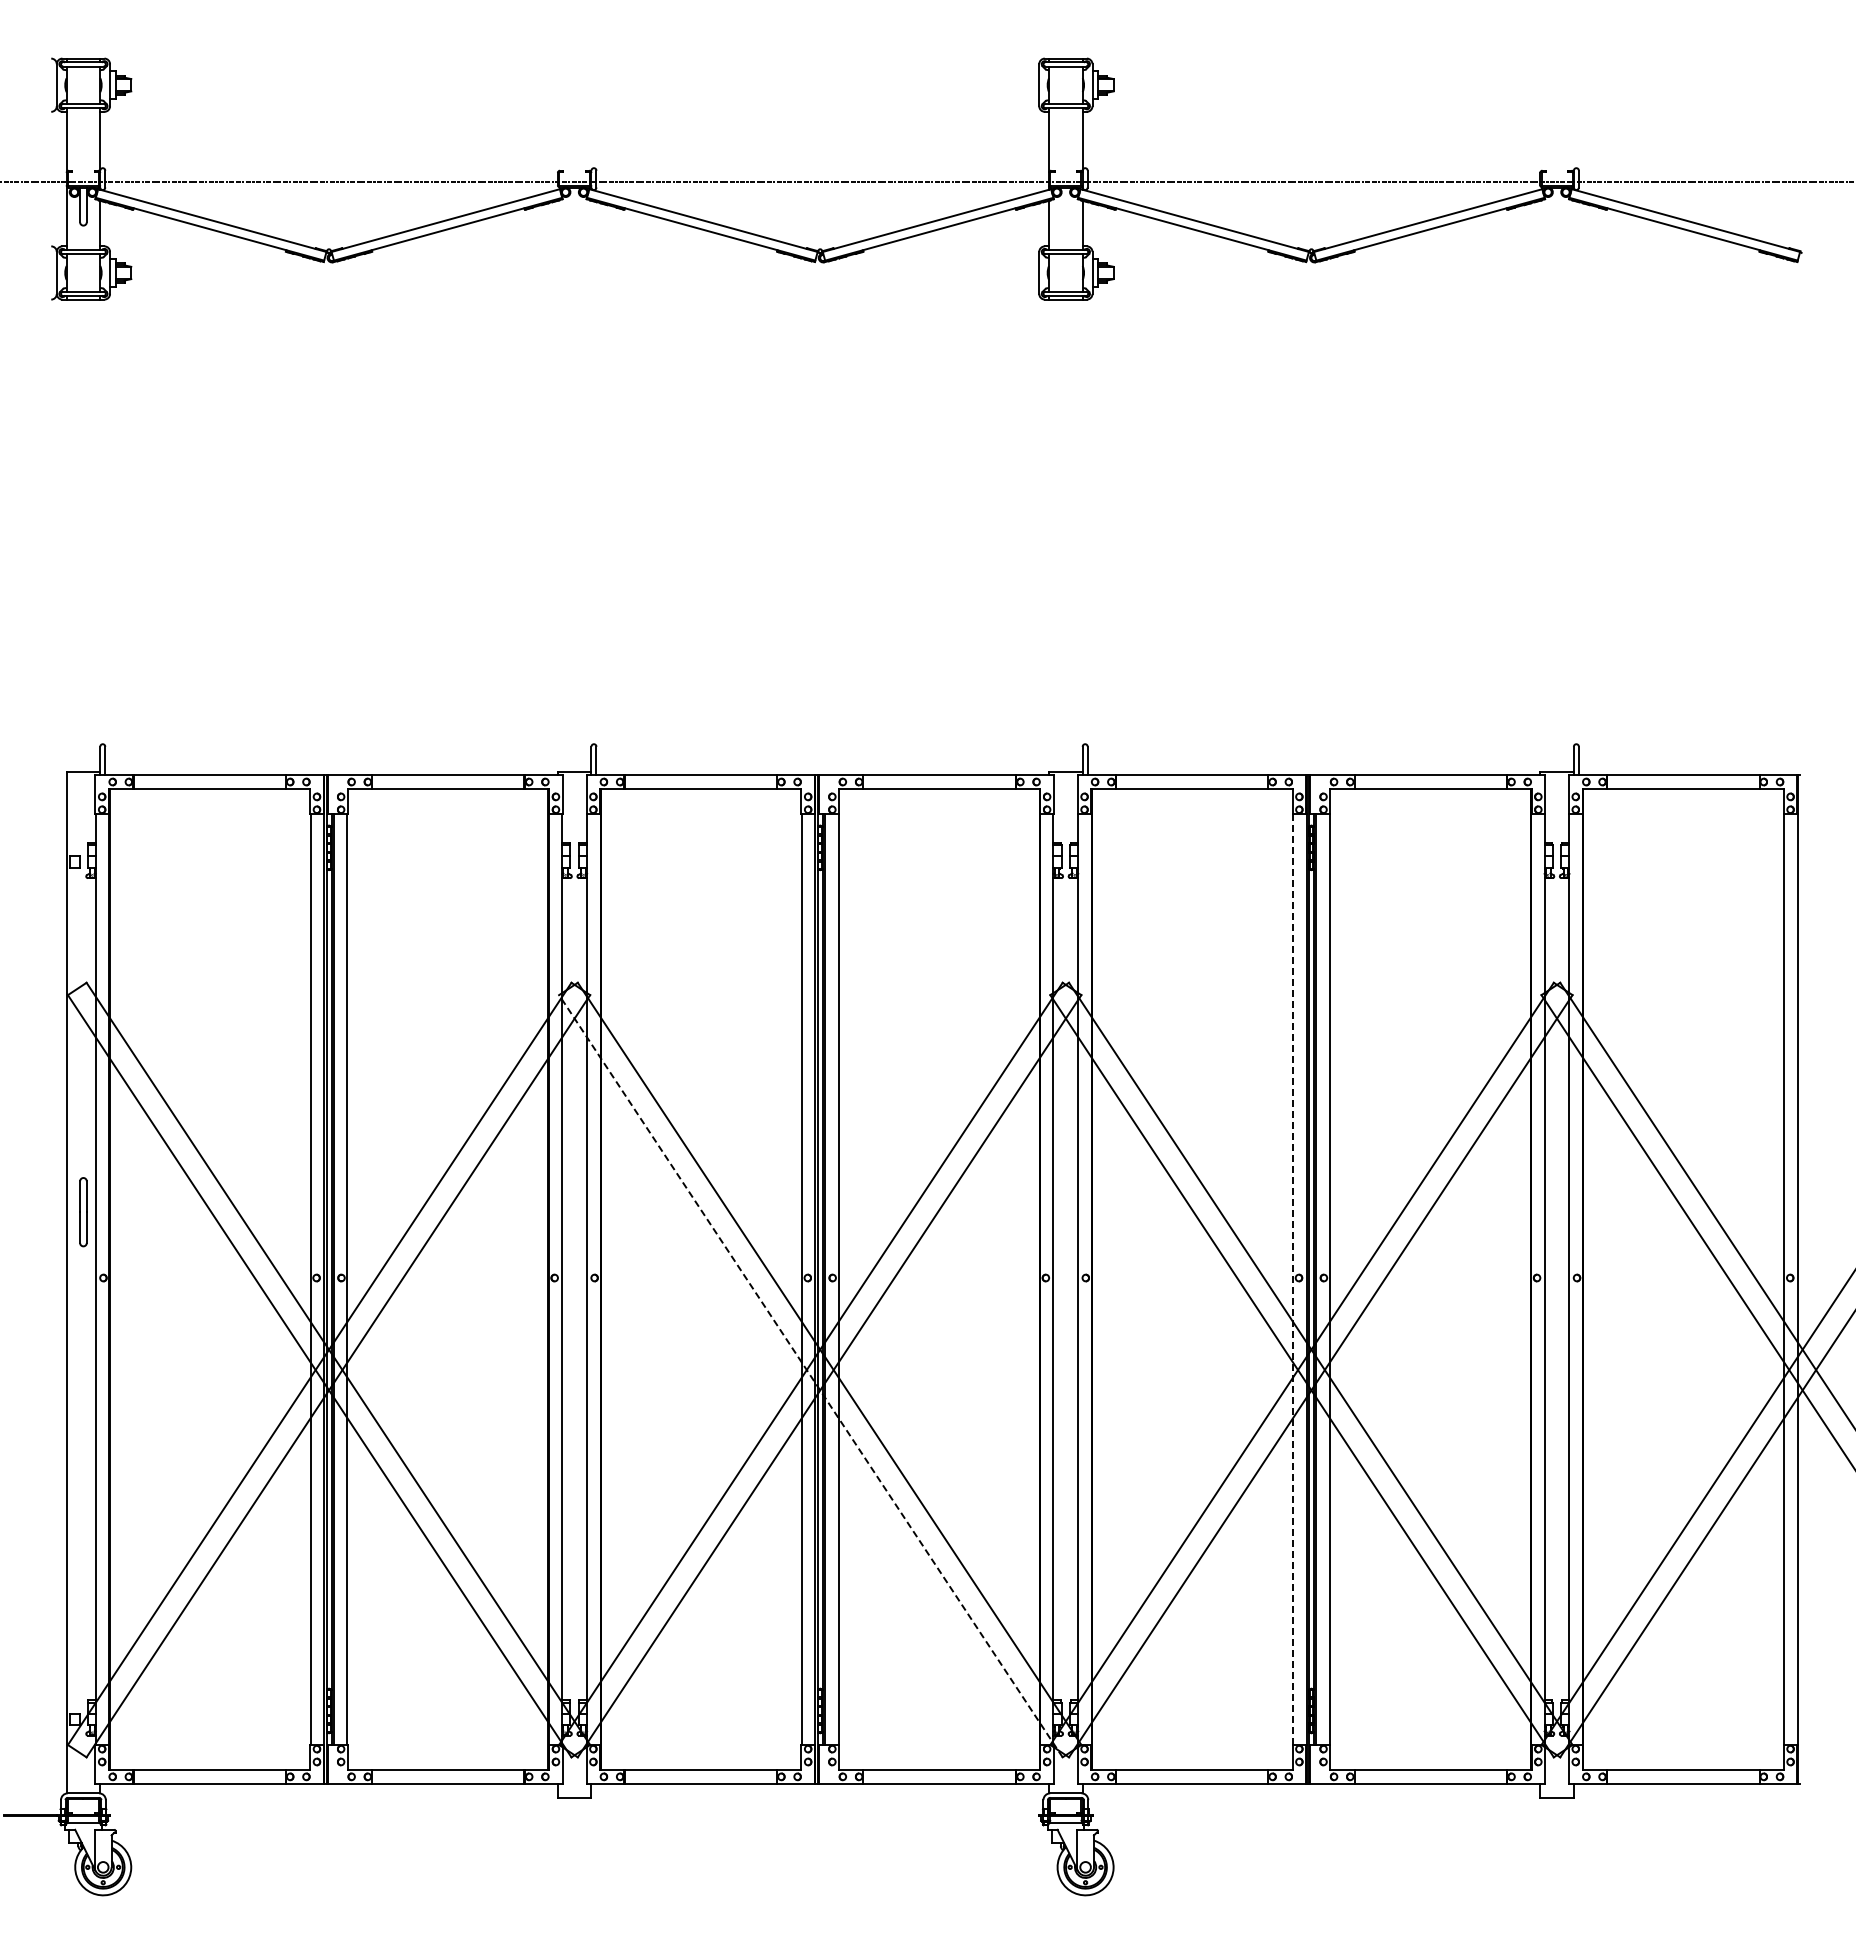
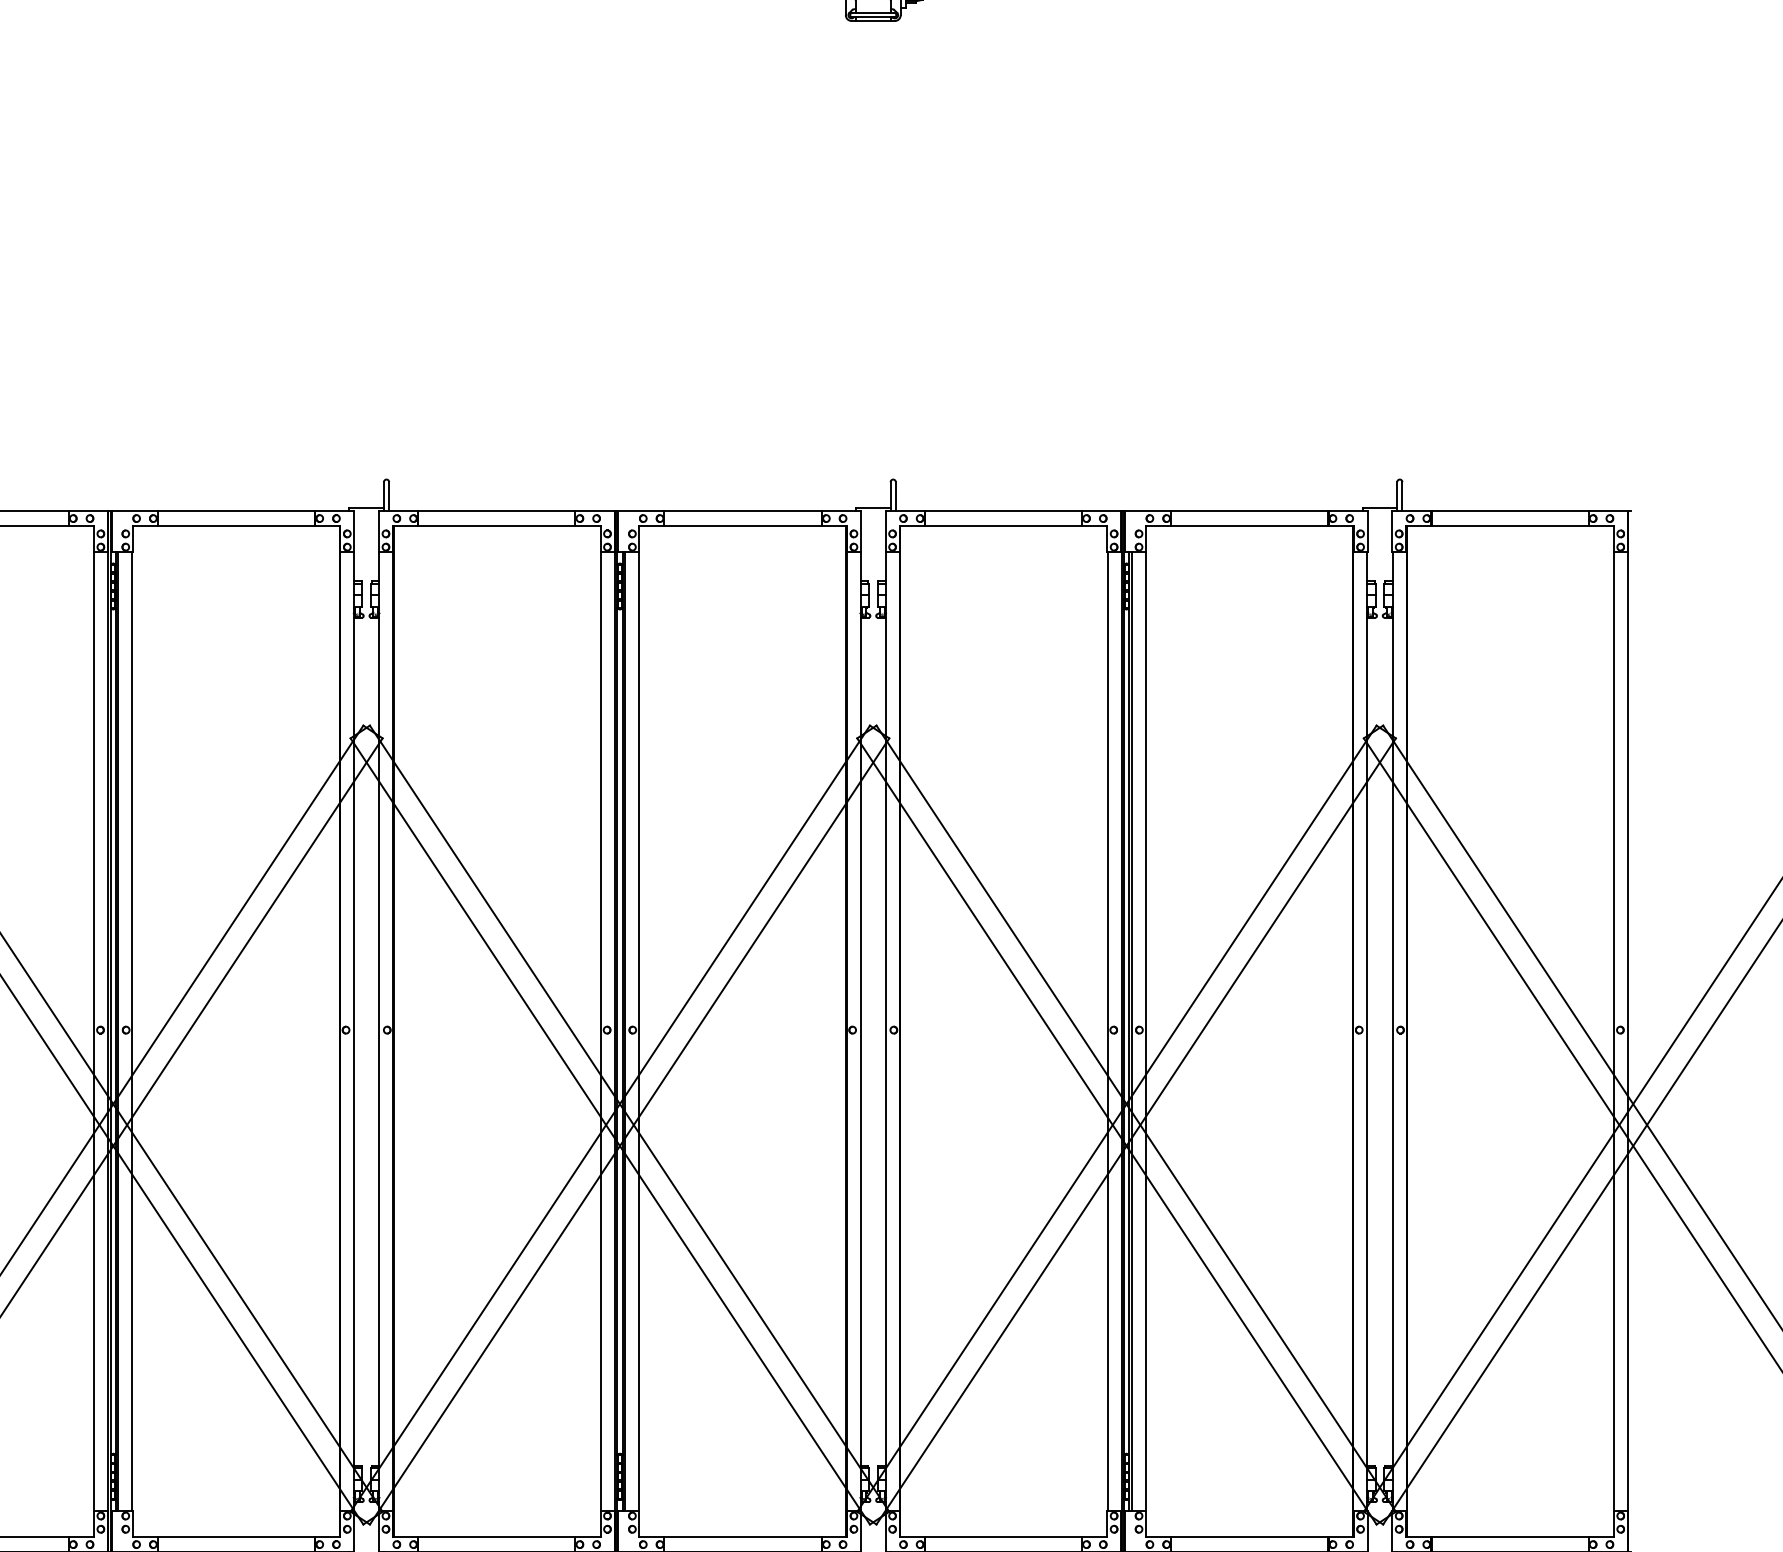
line: (1293, 1278) -> (1108, 1030), dashed -> solid
line: (810, 1376) -> (609, 1131), dashed -> solid

